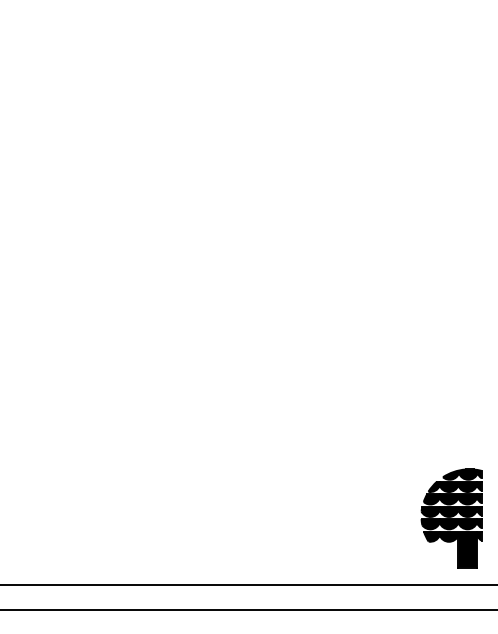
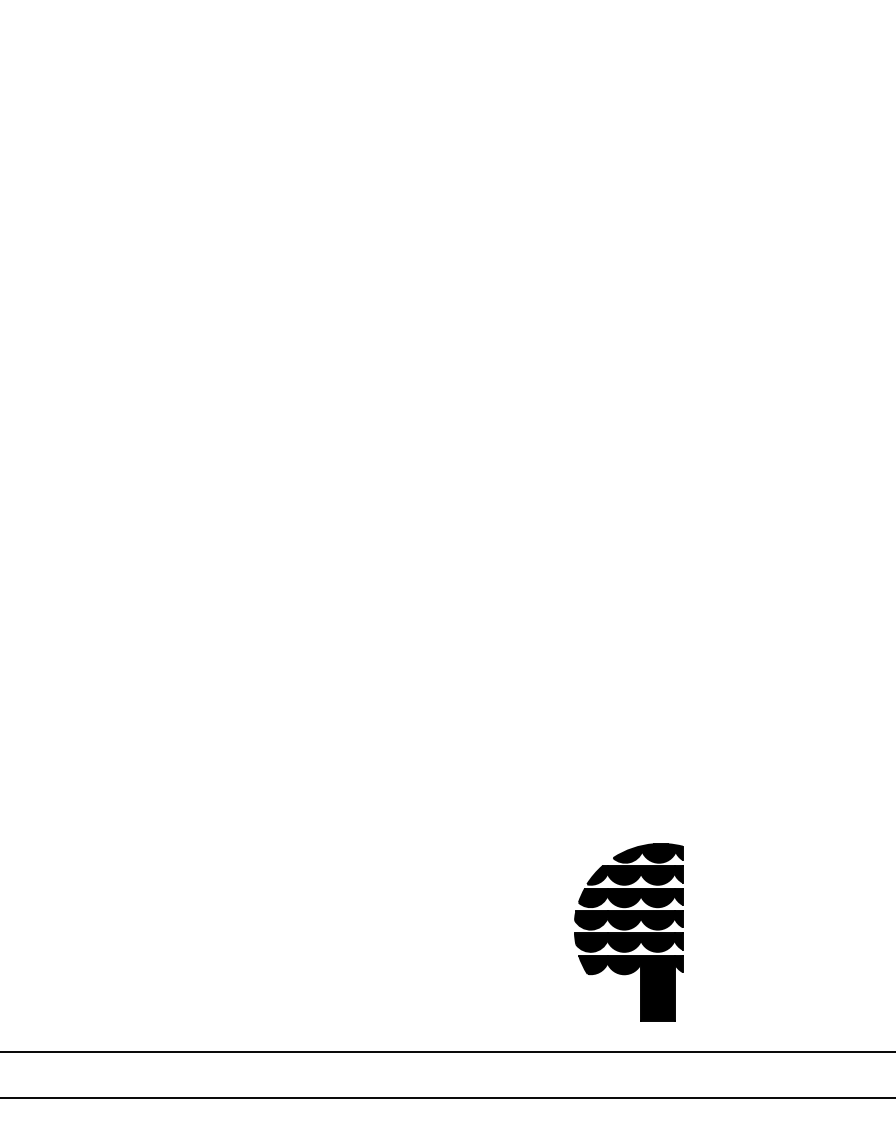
part: (451, 518) -> (628, 932), moved

